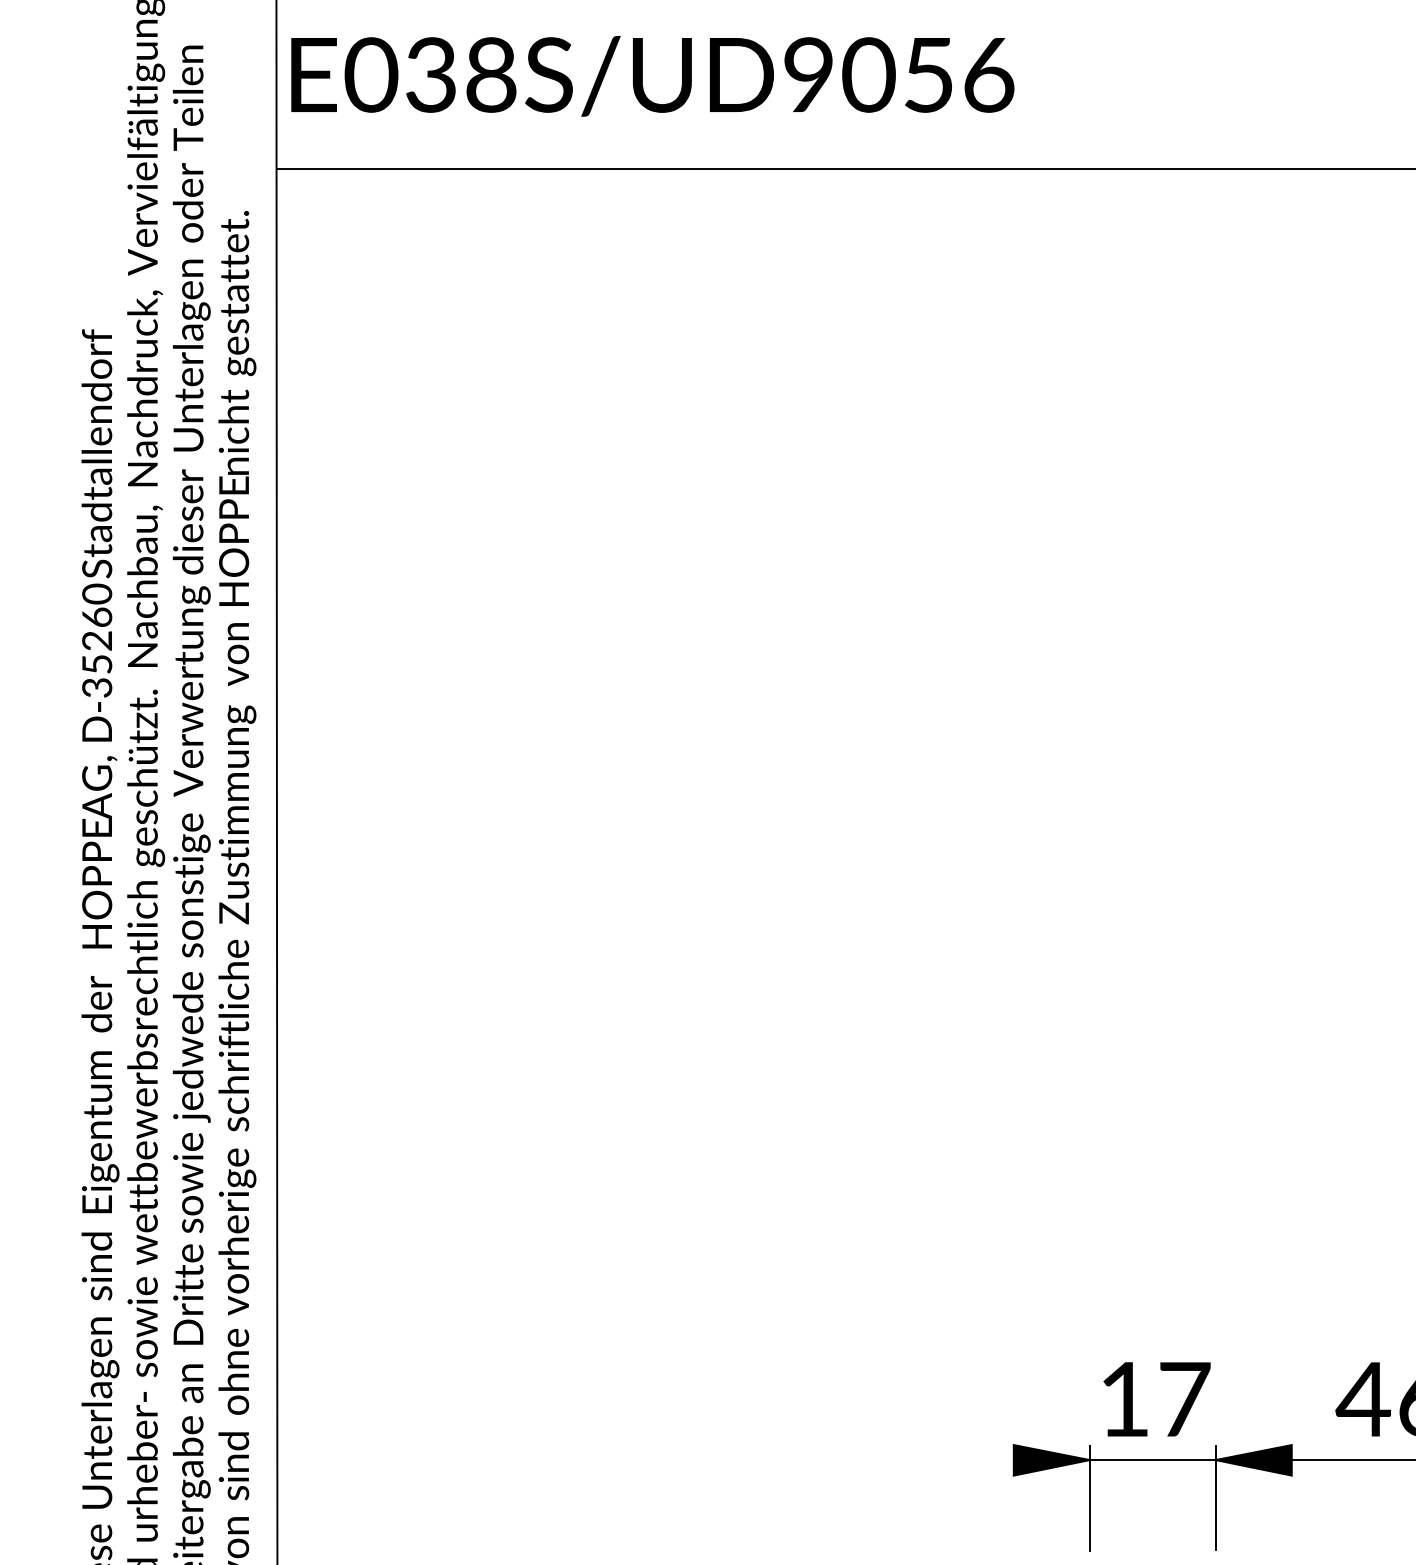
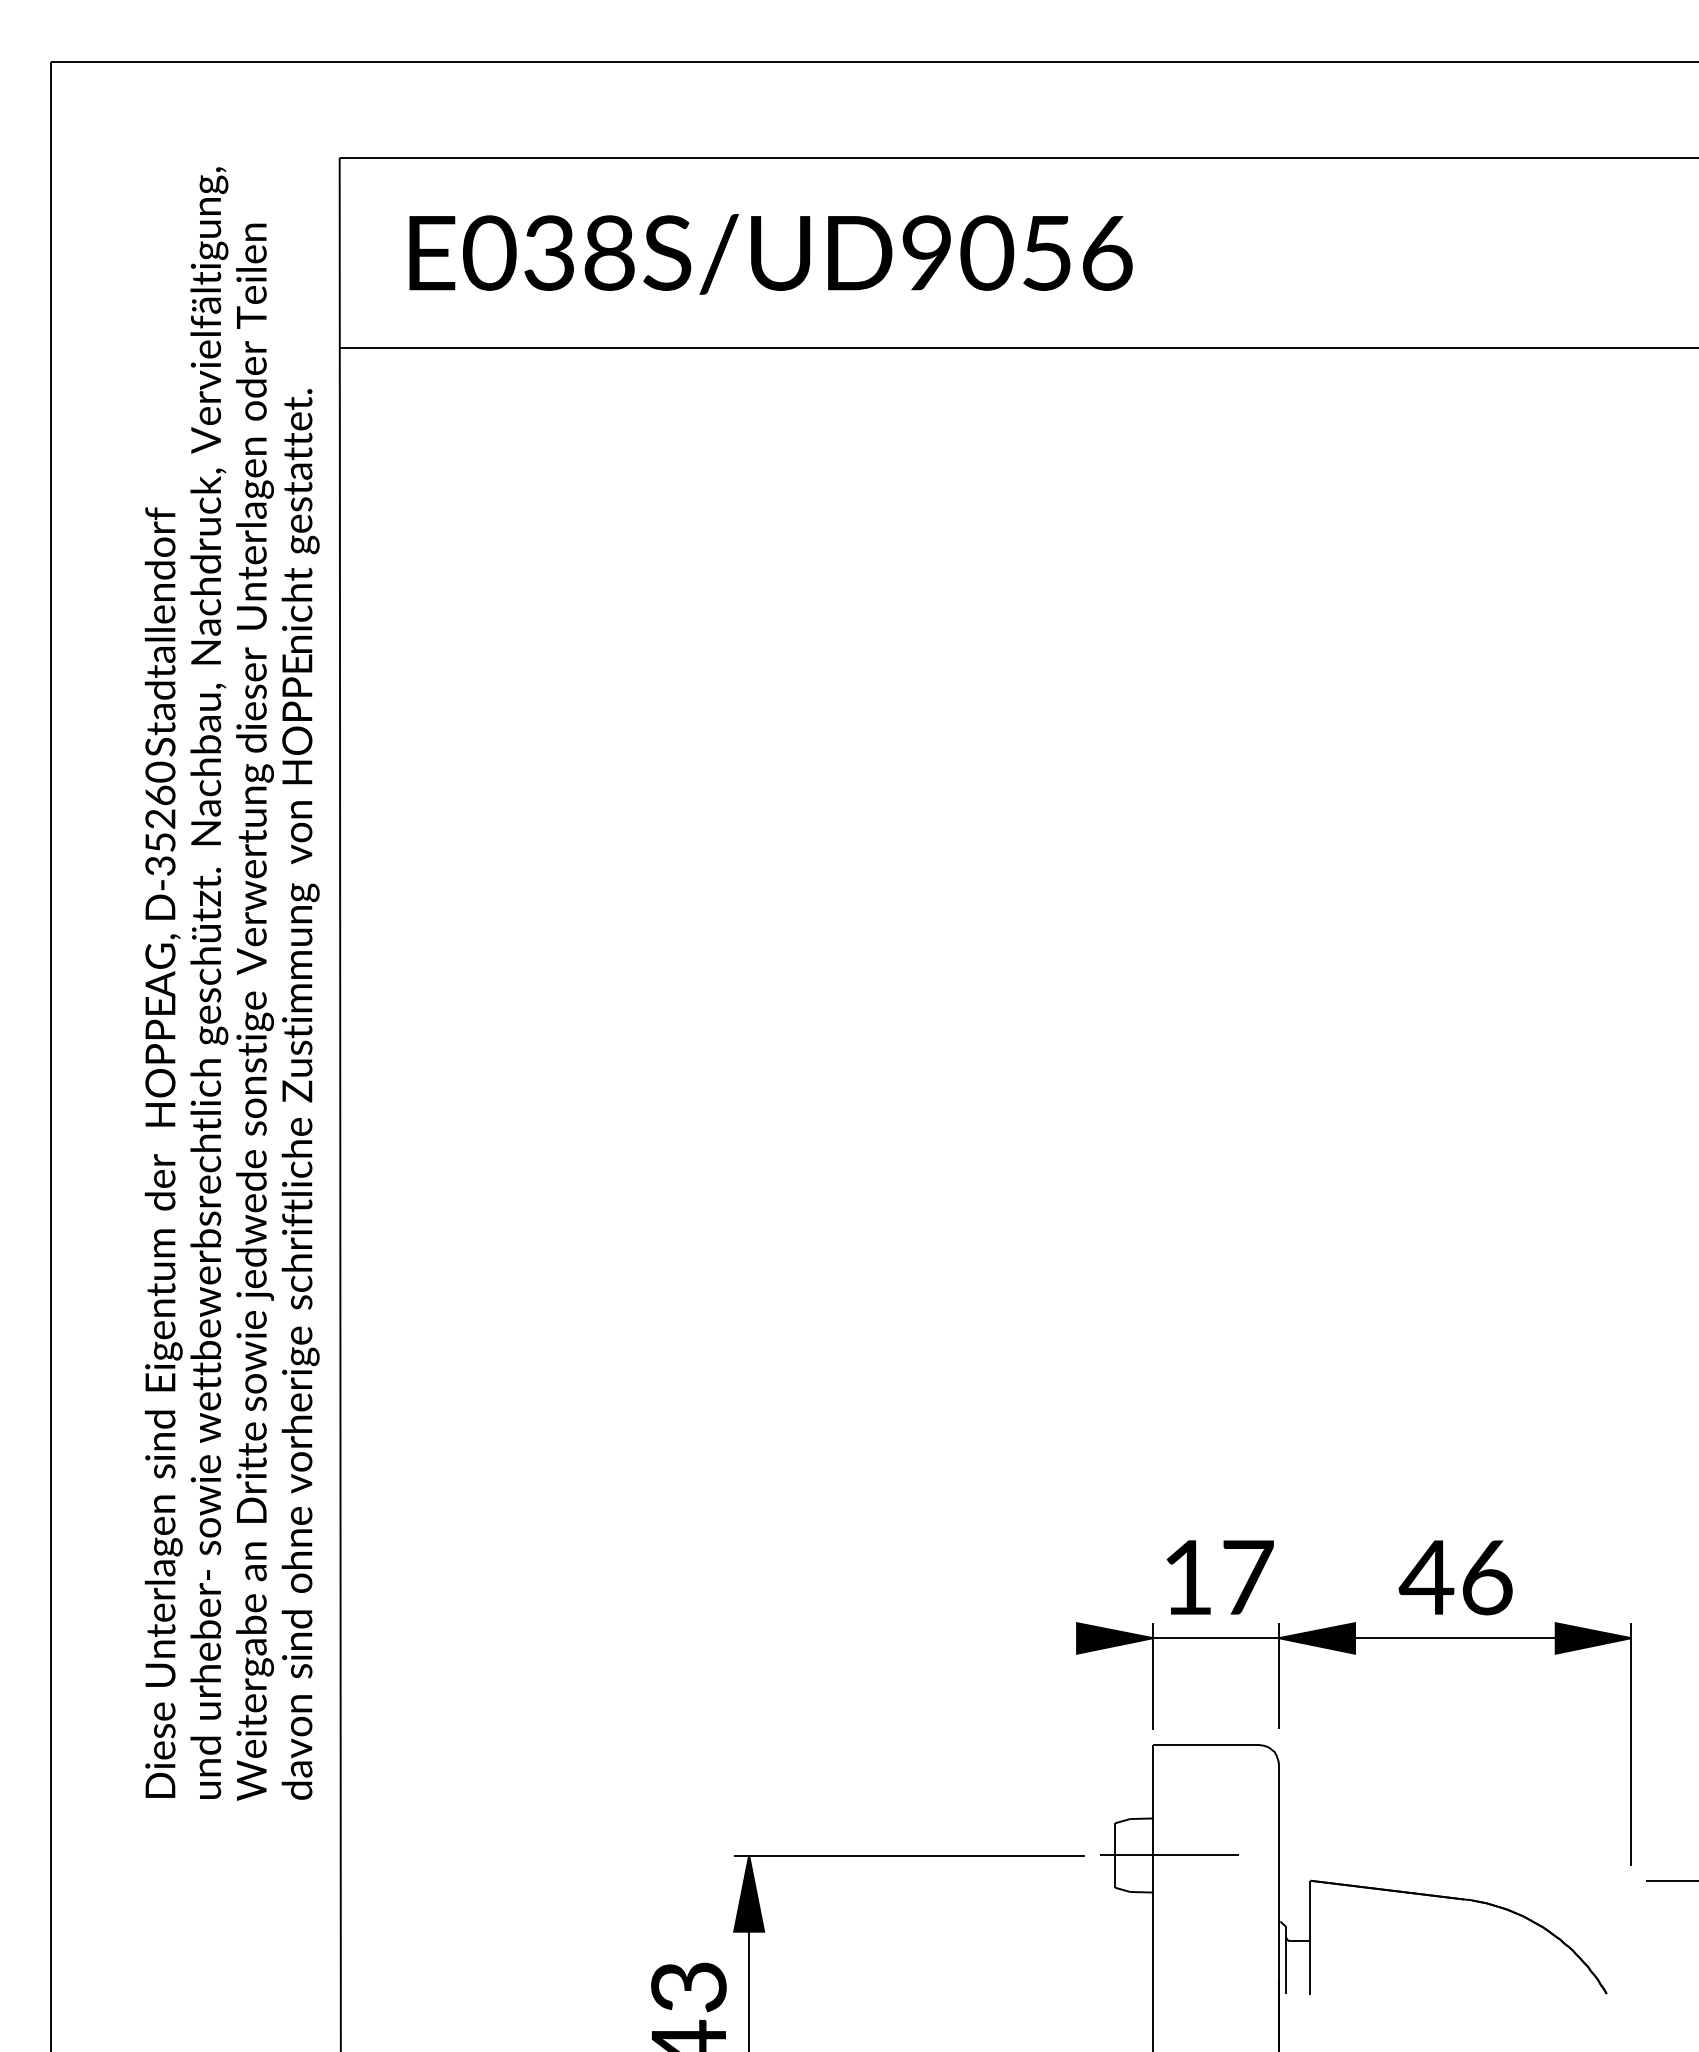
text: (652, 76) -> (770, 254), moved

